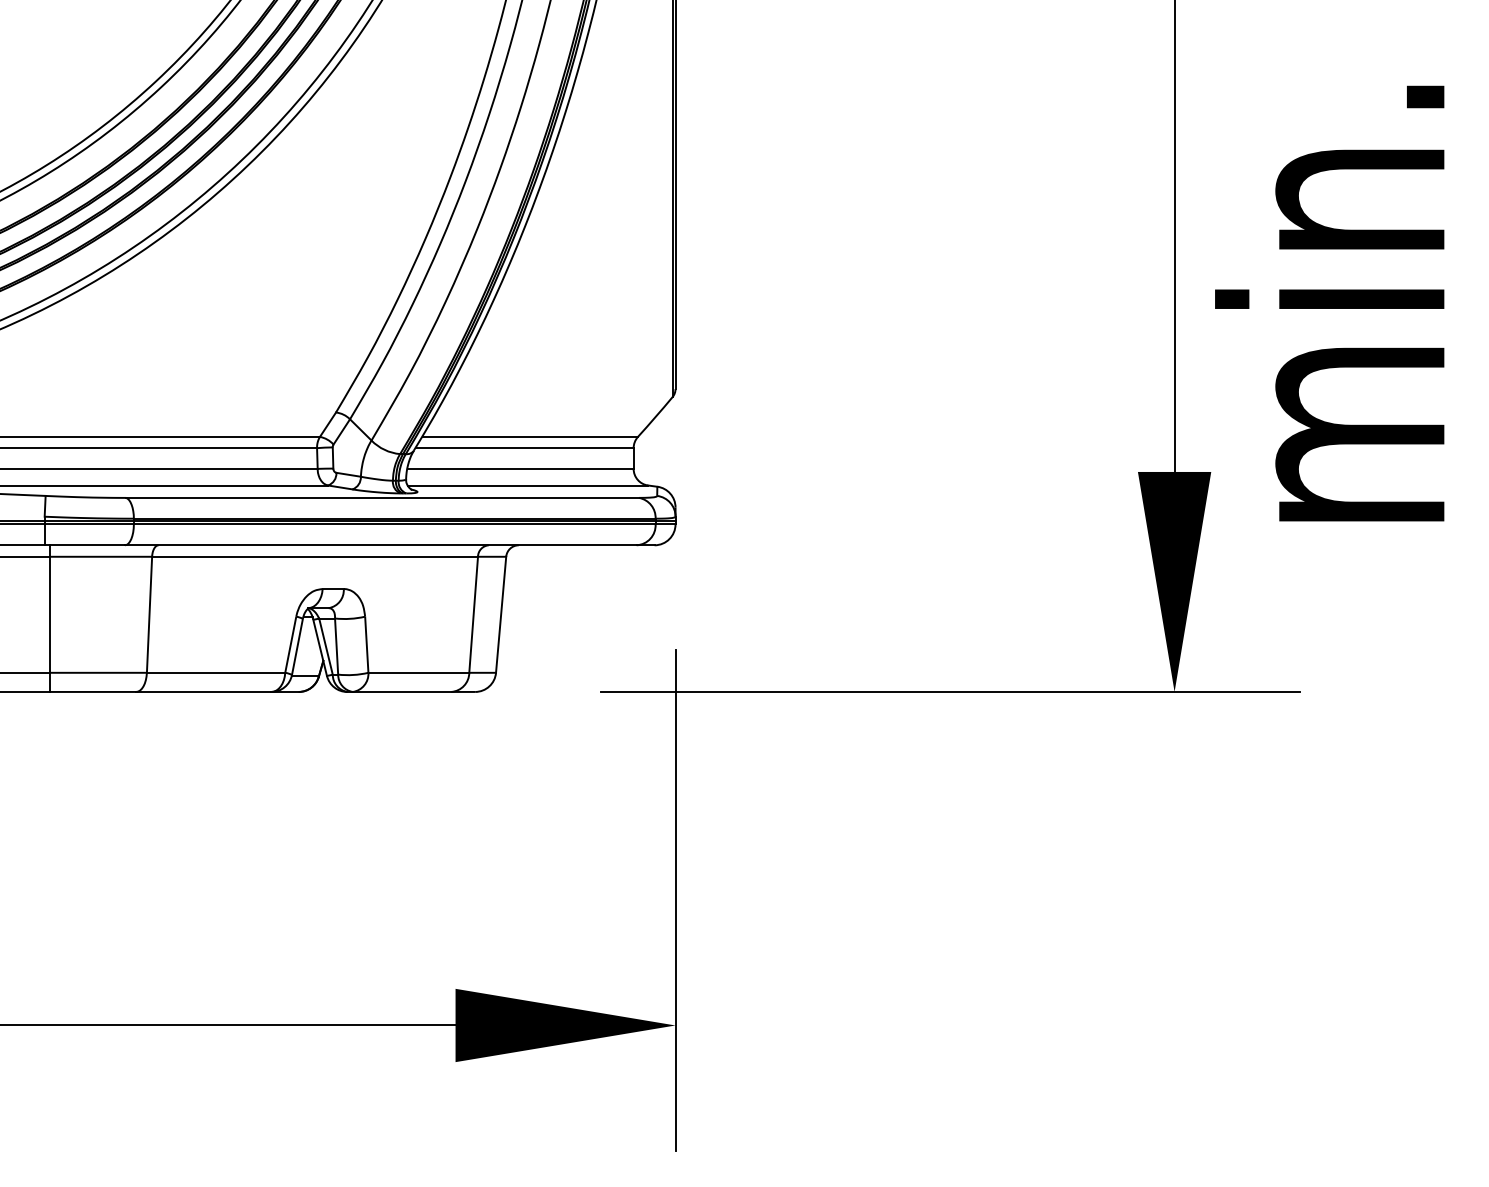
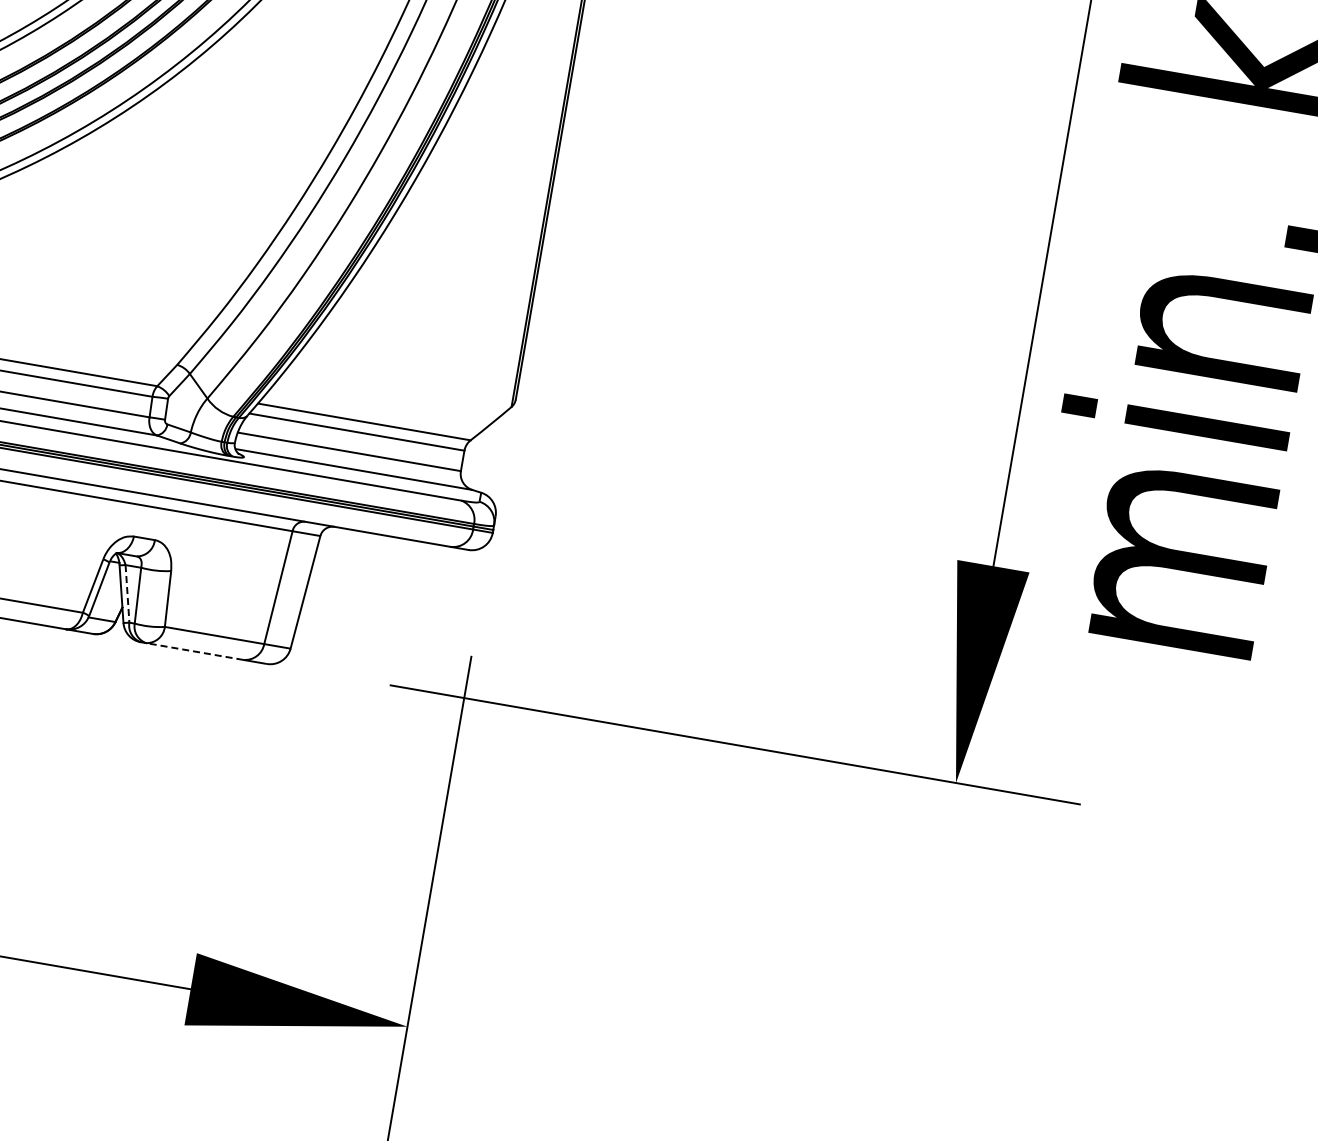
line: (325, 646) -> (127, 593), solid -> dashed
line: (401, 691) -> (194, 650), solid -> dashed

